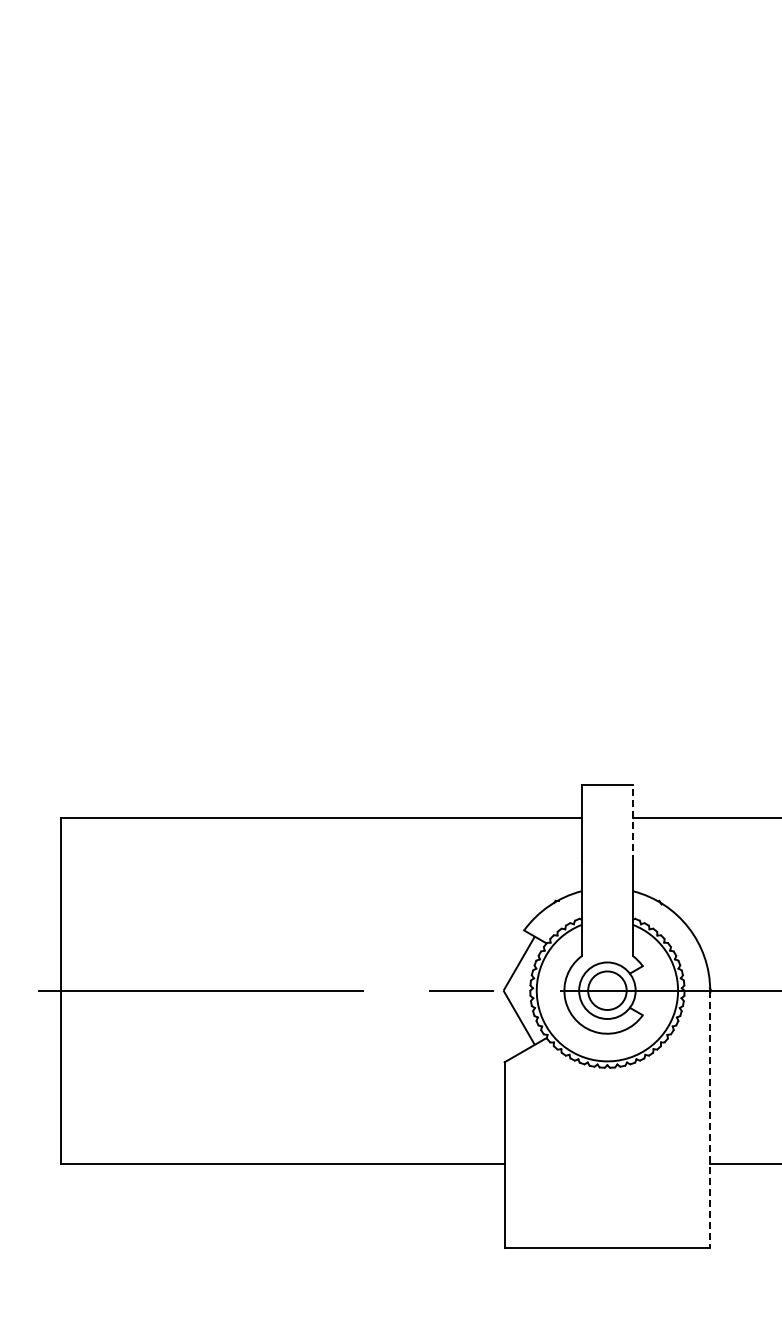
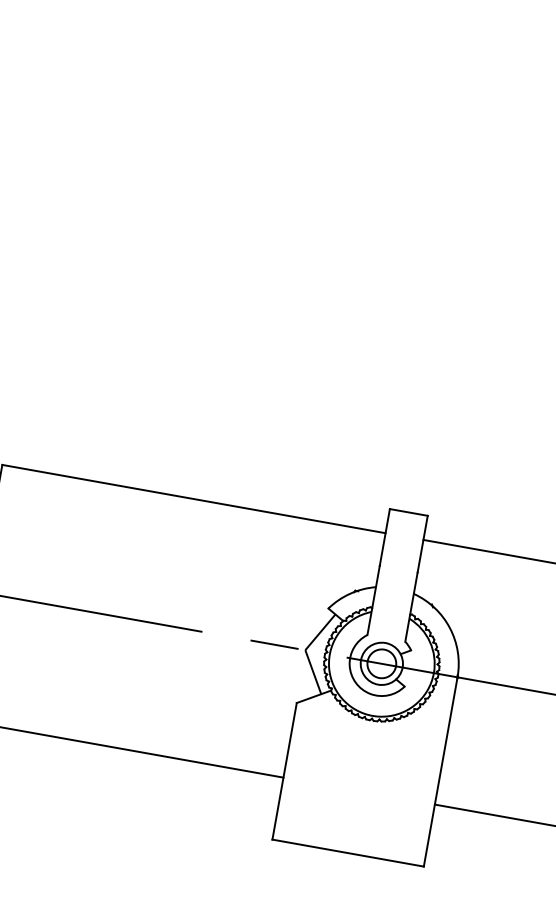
line: (633, 823) -> (423, 544), dashed -> solid
line: (710, 1119) -> (440, 772), dashed -> solid

